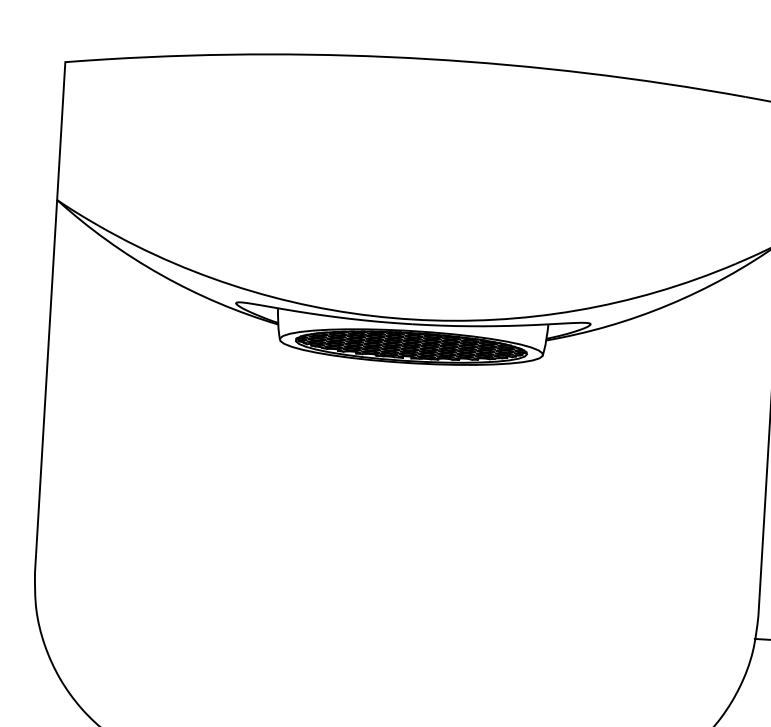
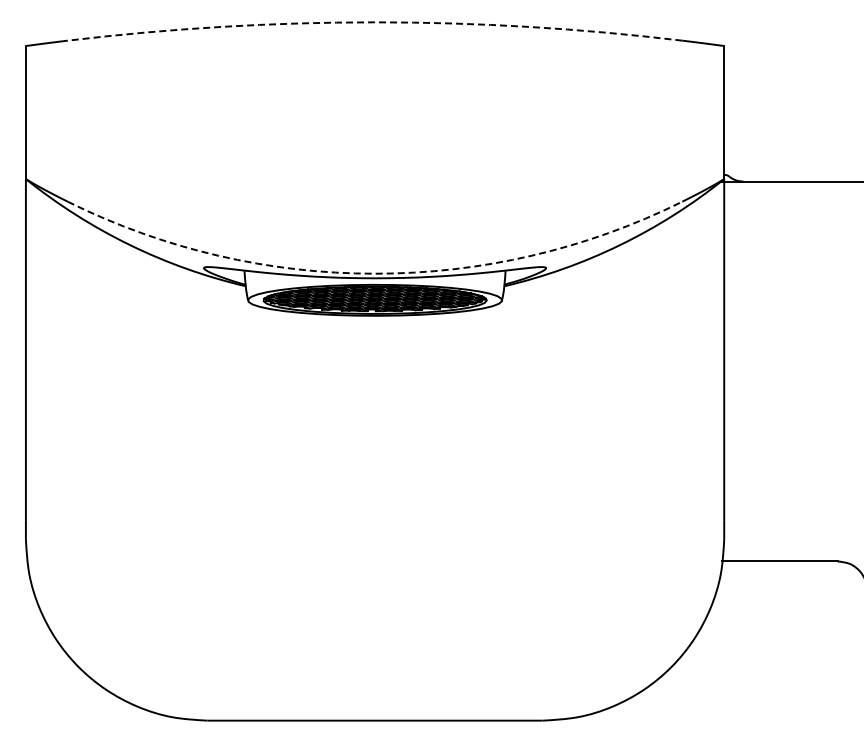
arc: (428, 59) -> (375, 22), solid -> dashed
arc: (413, 319) -> (375, 273), solid -> dashed

